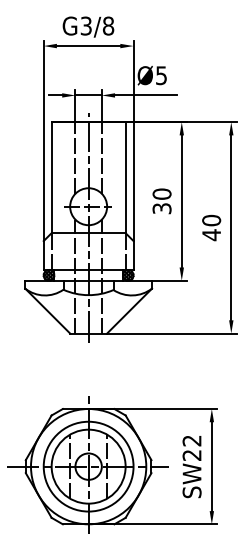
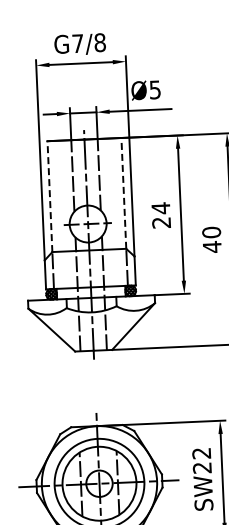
text: (85, 25) -> (77, 43), G3/8 -> G7/8
line: (51, 177) -> (49, 196), solid -> dashed
line: (125, 177) -> (123, 193), solid -> dashed
text: (161, 201) -> (160, 215), 30 -> 24

